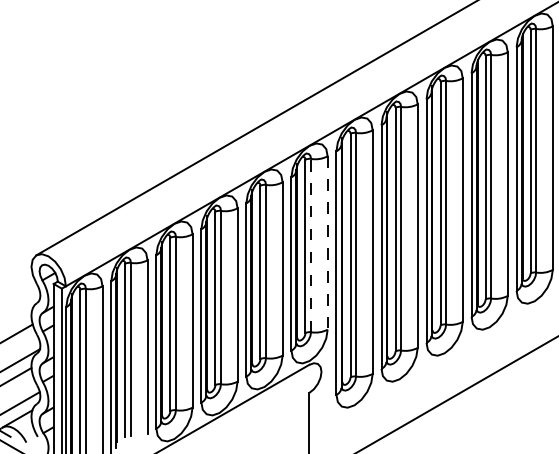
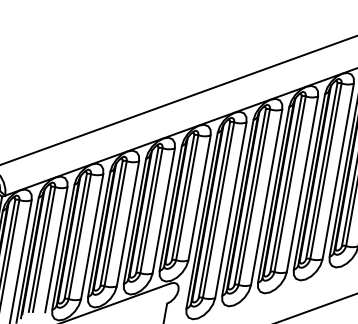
line: (327, 243) -> (199, 198), dashed -> solid
line: (311, 245) -> (187, 197), dashed -> solid

